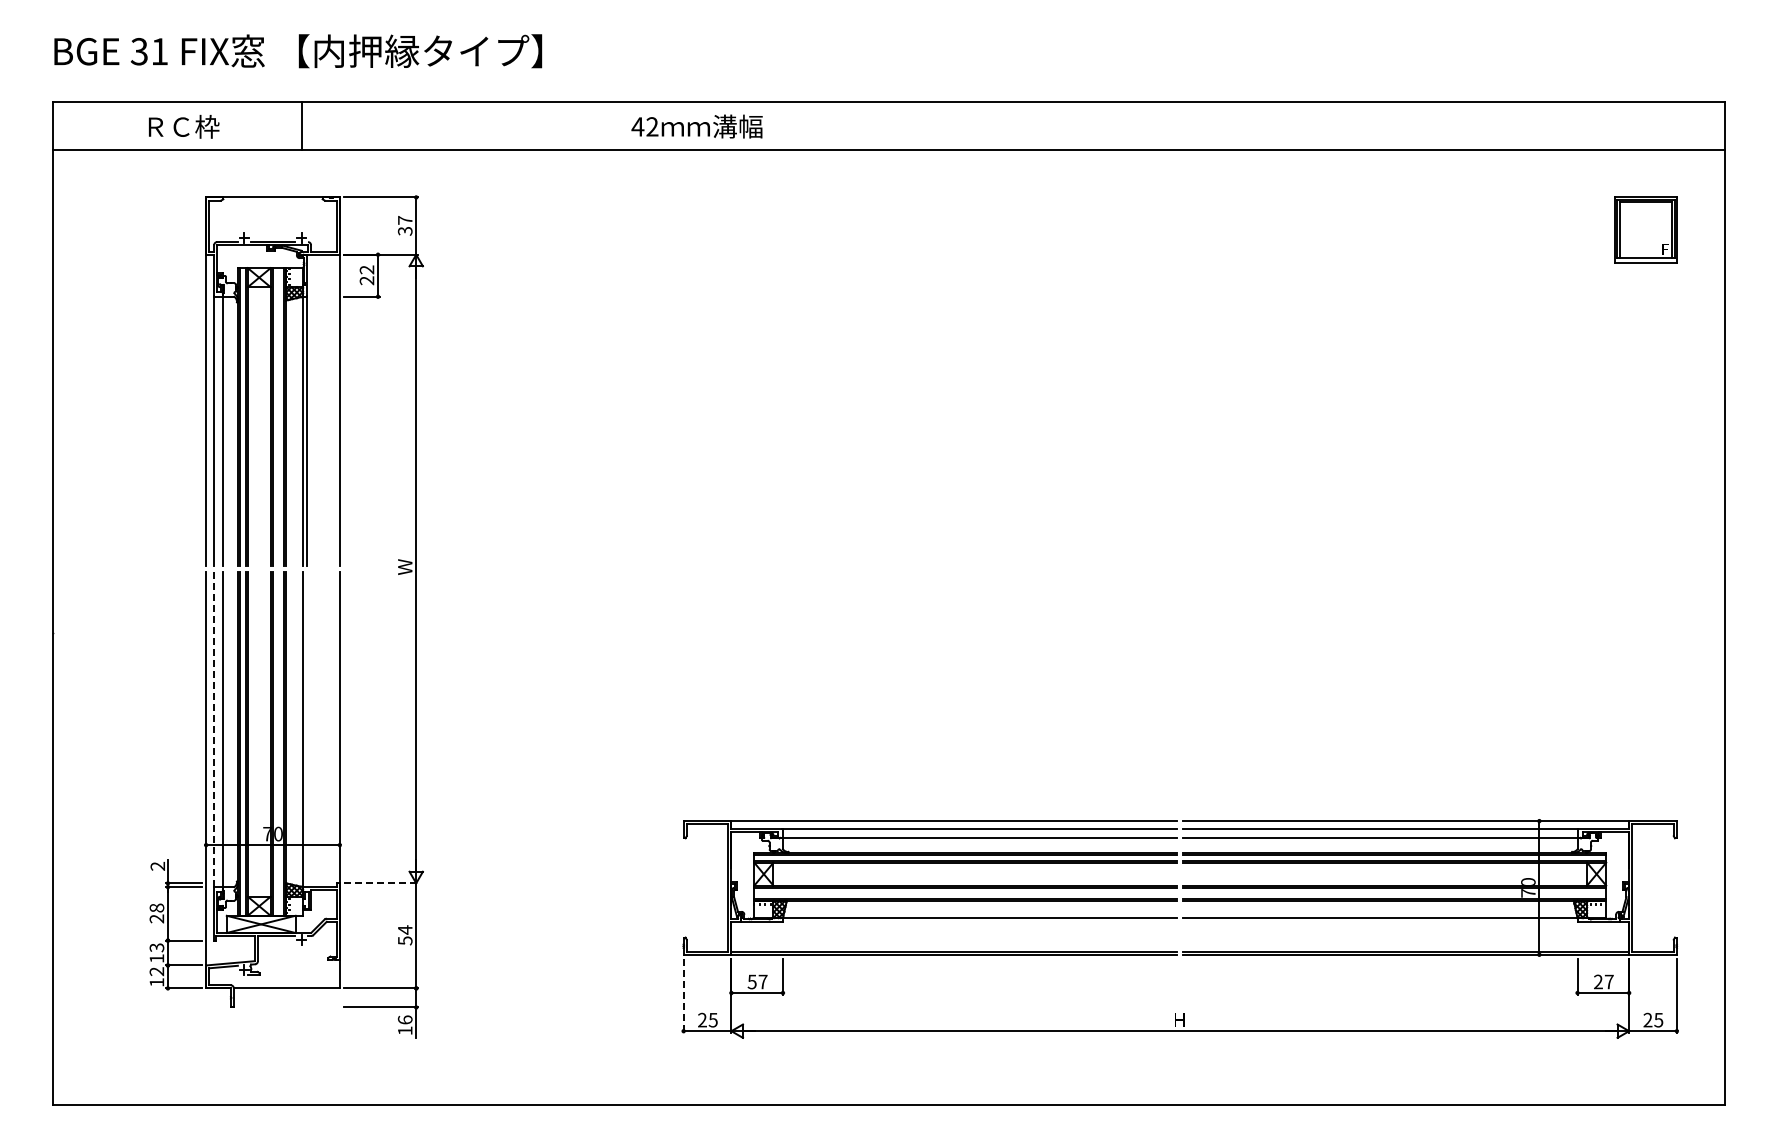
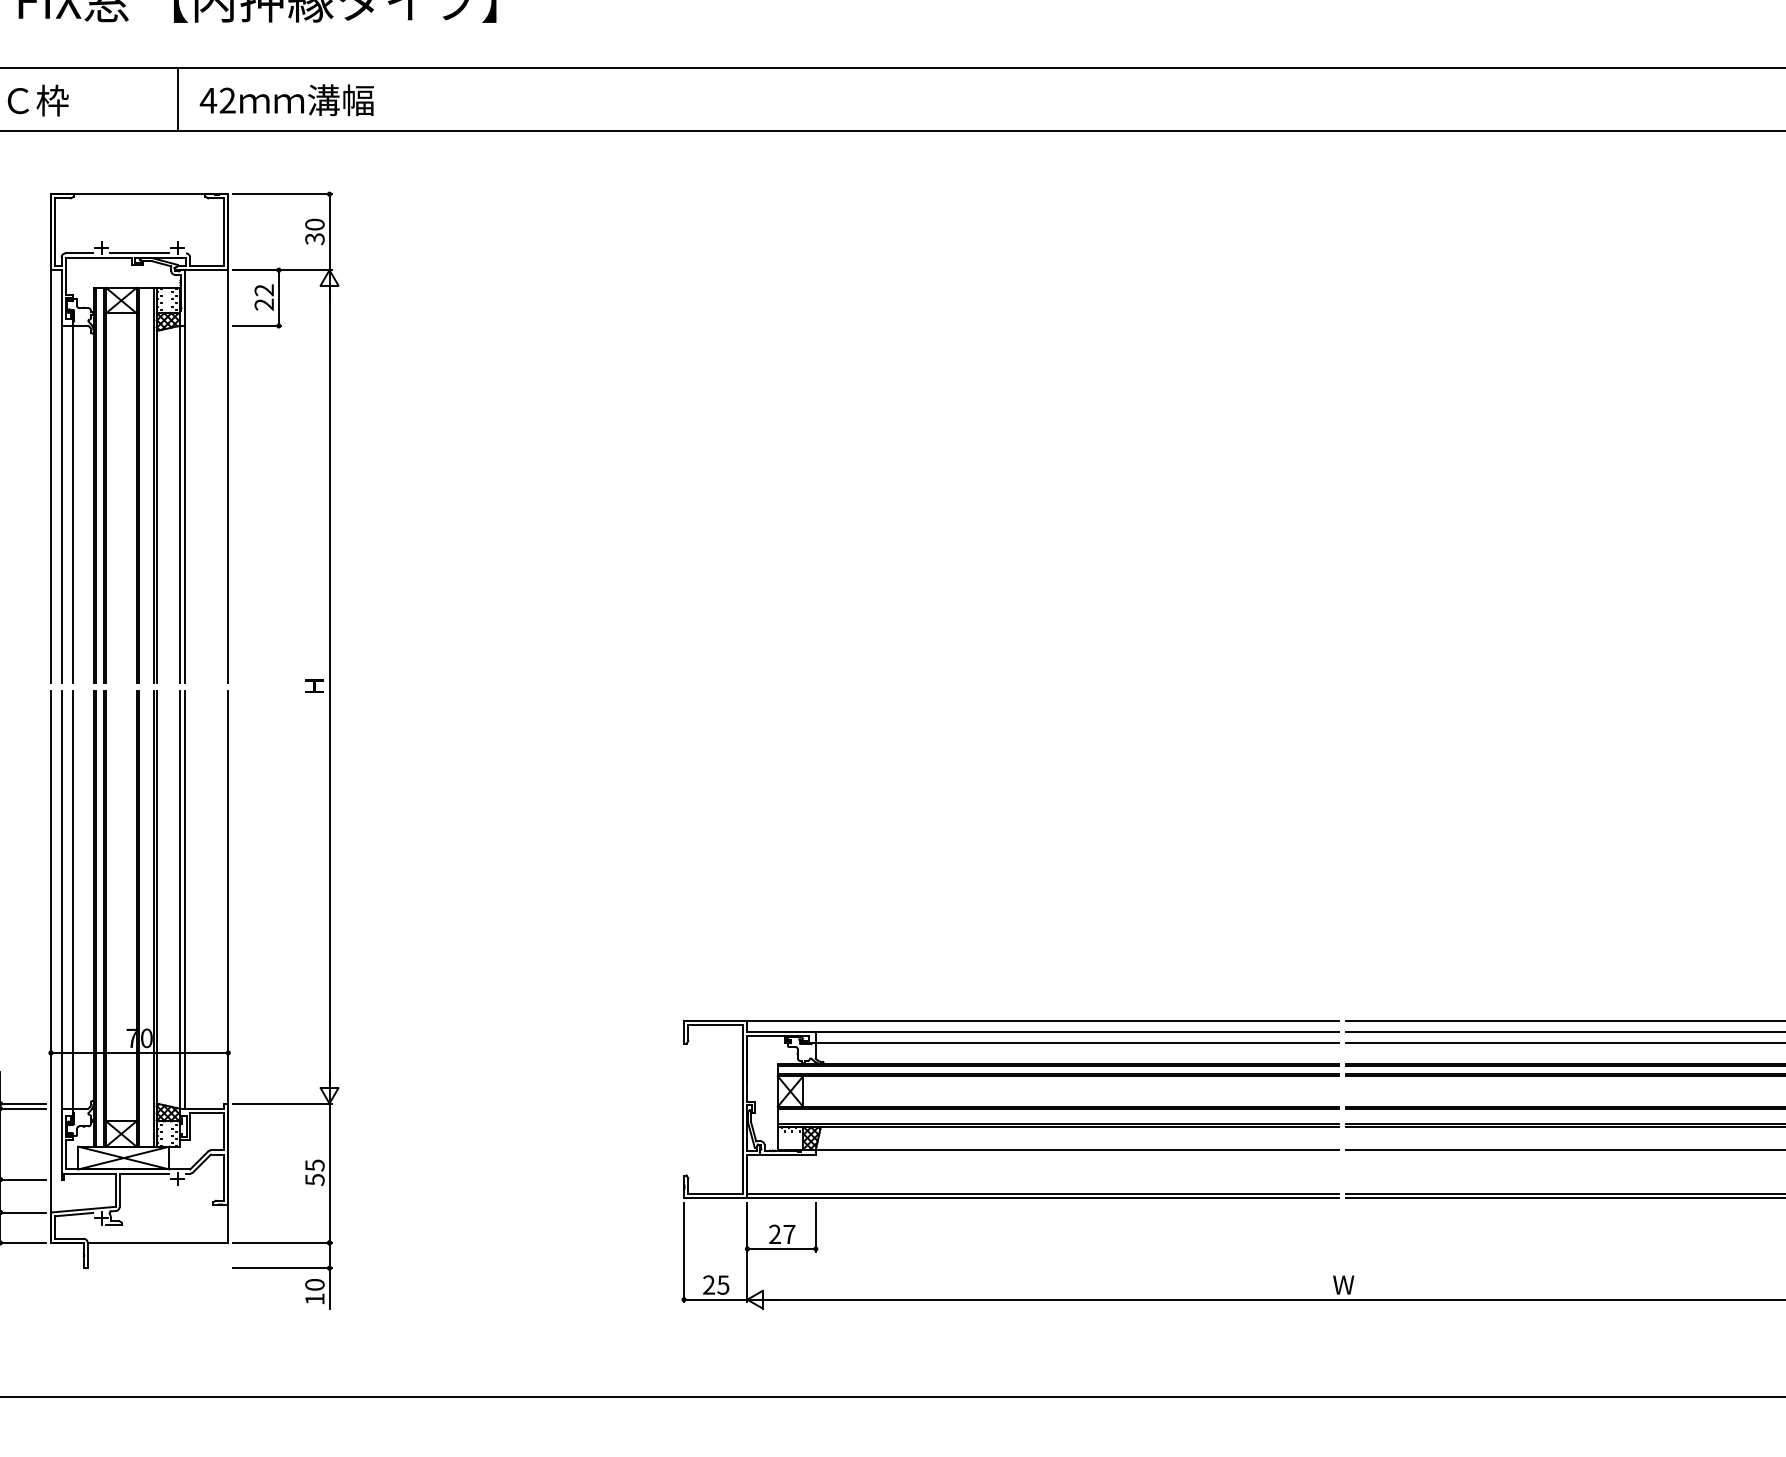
text: (696, 126) -> (286, 100), moved
text: (404, 220) -> (313, 224), 37 -> 30
text: (405, 566) -> (315, 683), W -> H
line: (214, 729) -> (62, 899), dashed -> solid
line: (306, 729) -> (184, 899), added
line: (381, 883) -> (283, 1103), dashed -> solid
text: (405, 929) -> (315, 1164), 54 -> 55
text: (751, 981) -> (774, 1233), 57 -> 27
line: (683, 996) -> (683, 1253), dashed -> solid
text: (404, 1019) -> (313, 1284), 16 -> 10
text: (1180, 1020) -> (1342, 1285), H -> W

